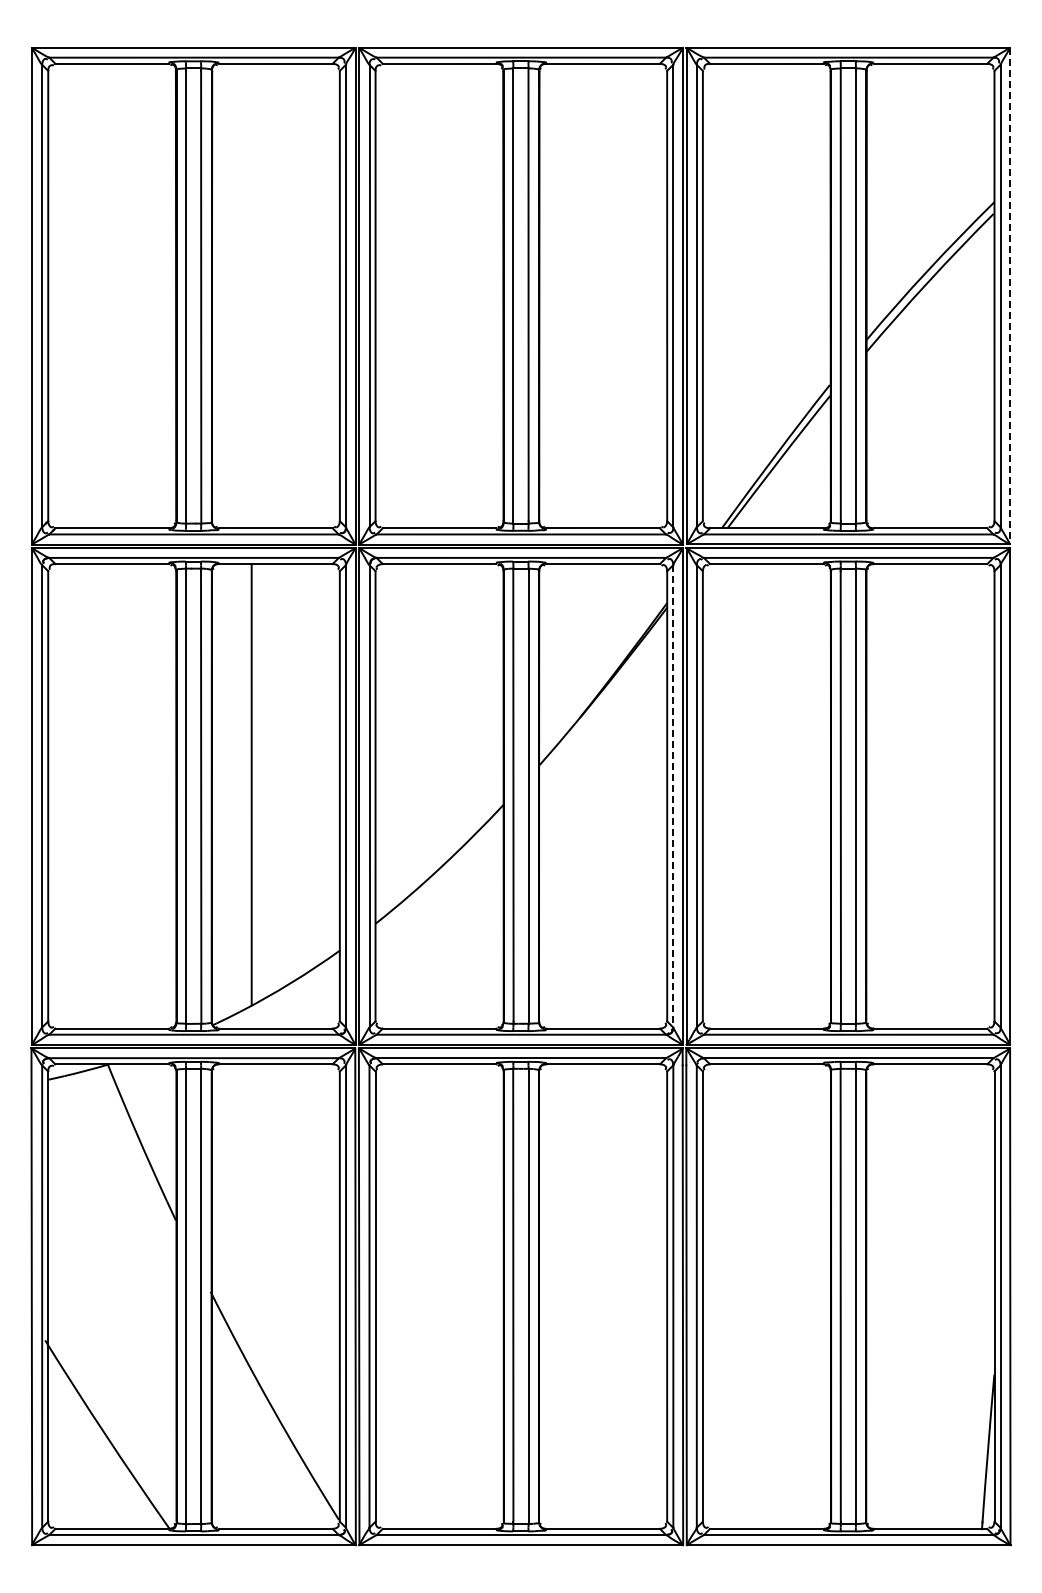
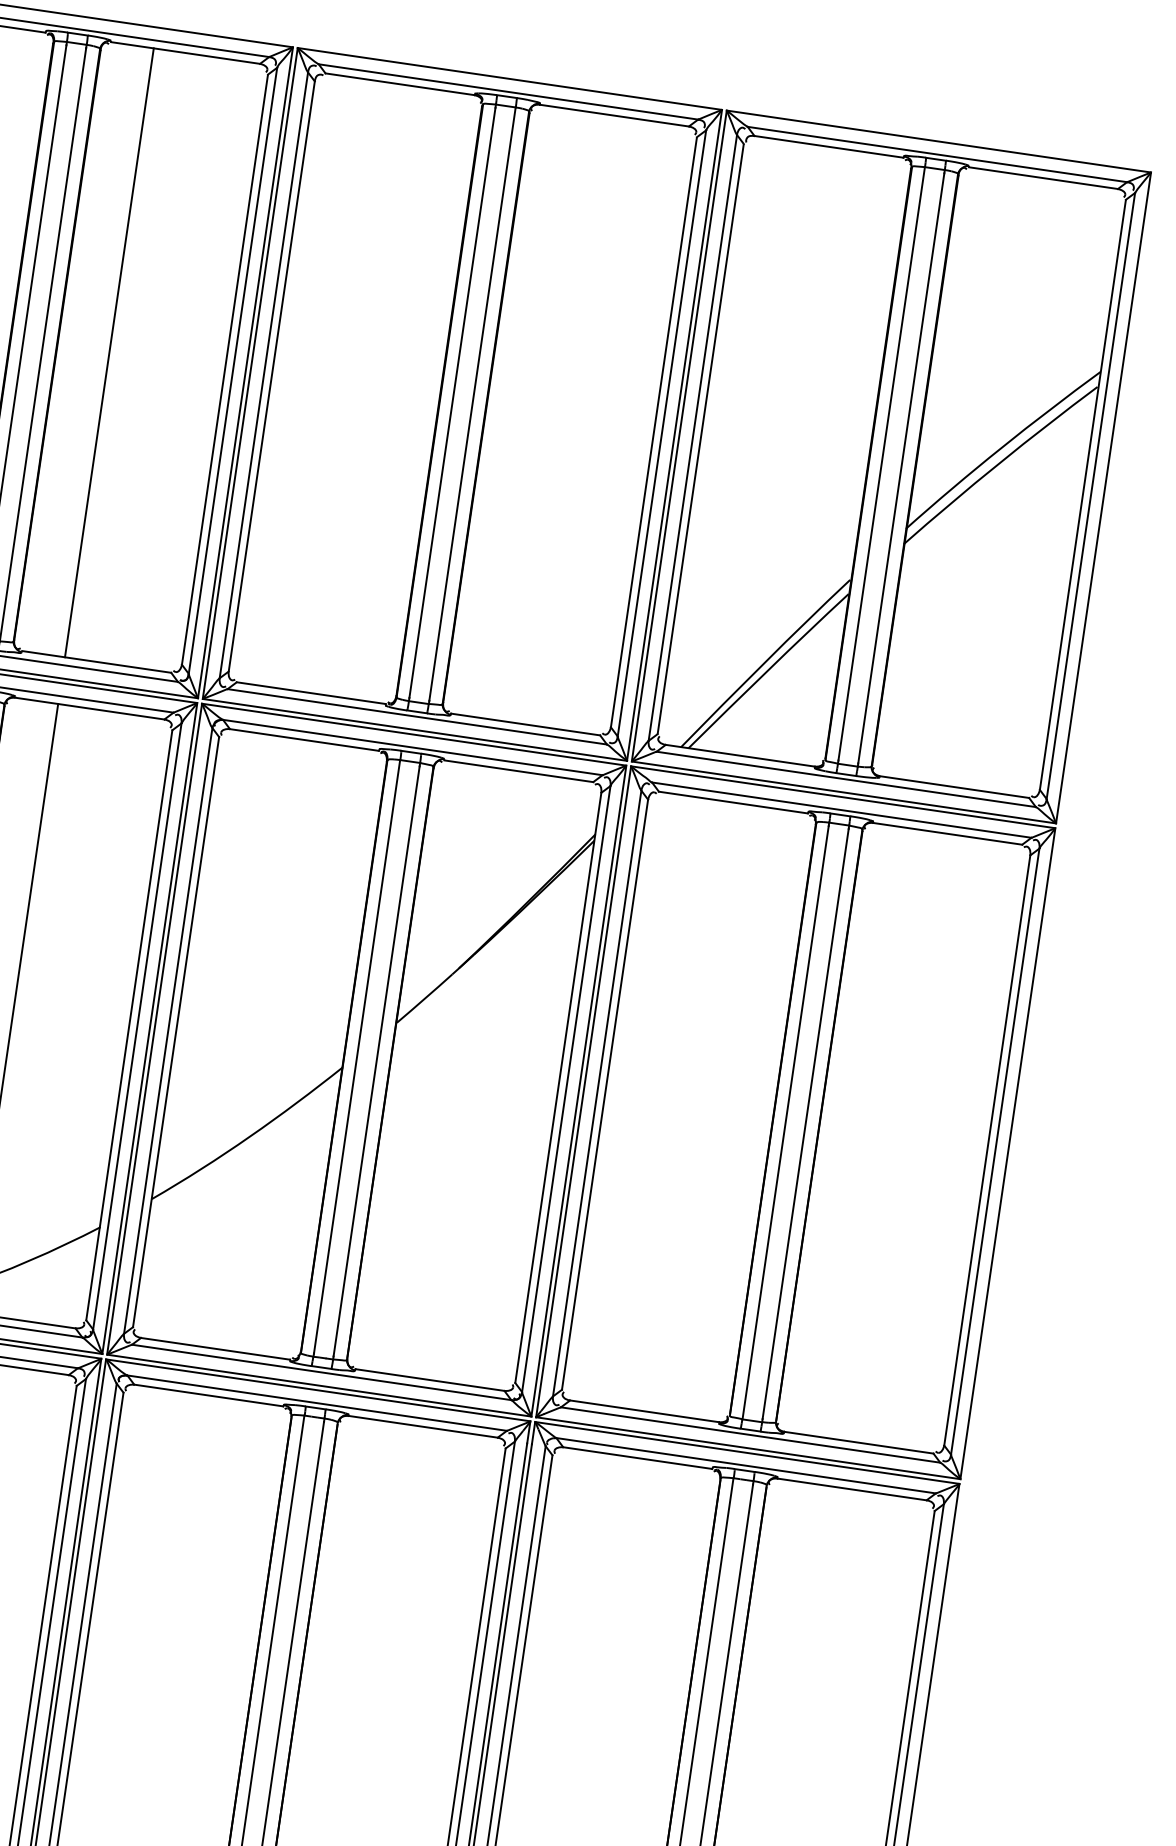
line: (251, 295) -> (109, 352), added
line: (1010, 296) -> (1103, 498), dashed -> solid
line: (673, 796) -> (566, 1089), dashed -> solid

